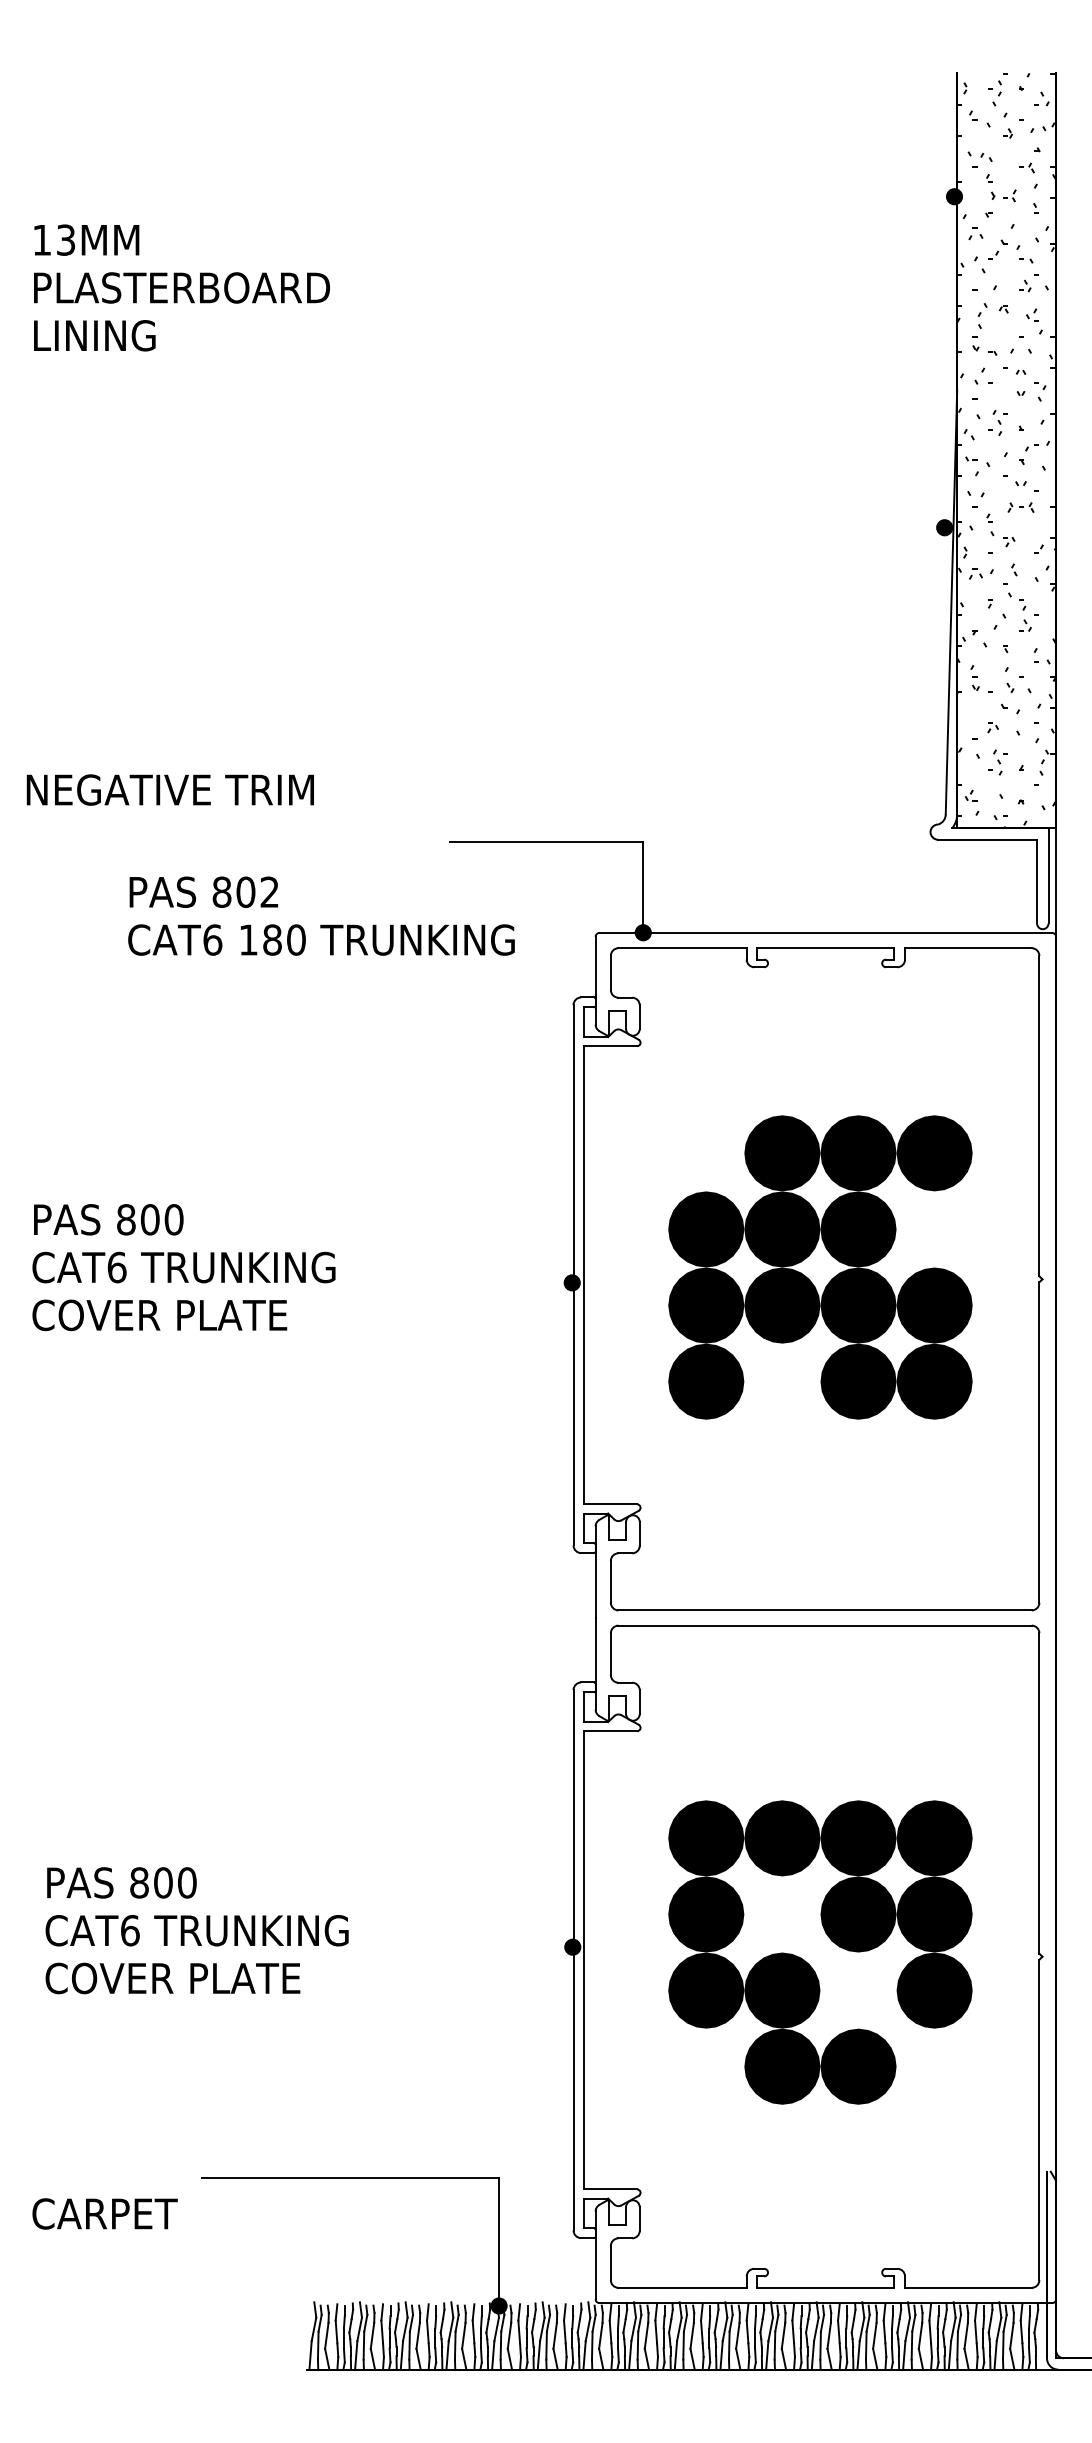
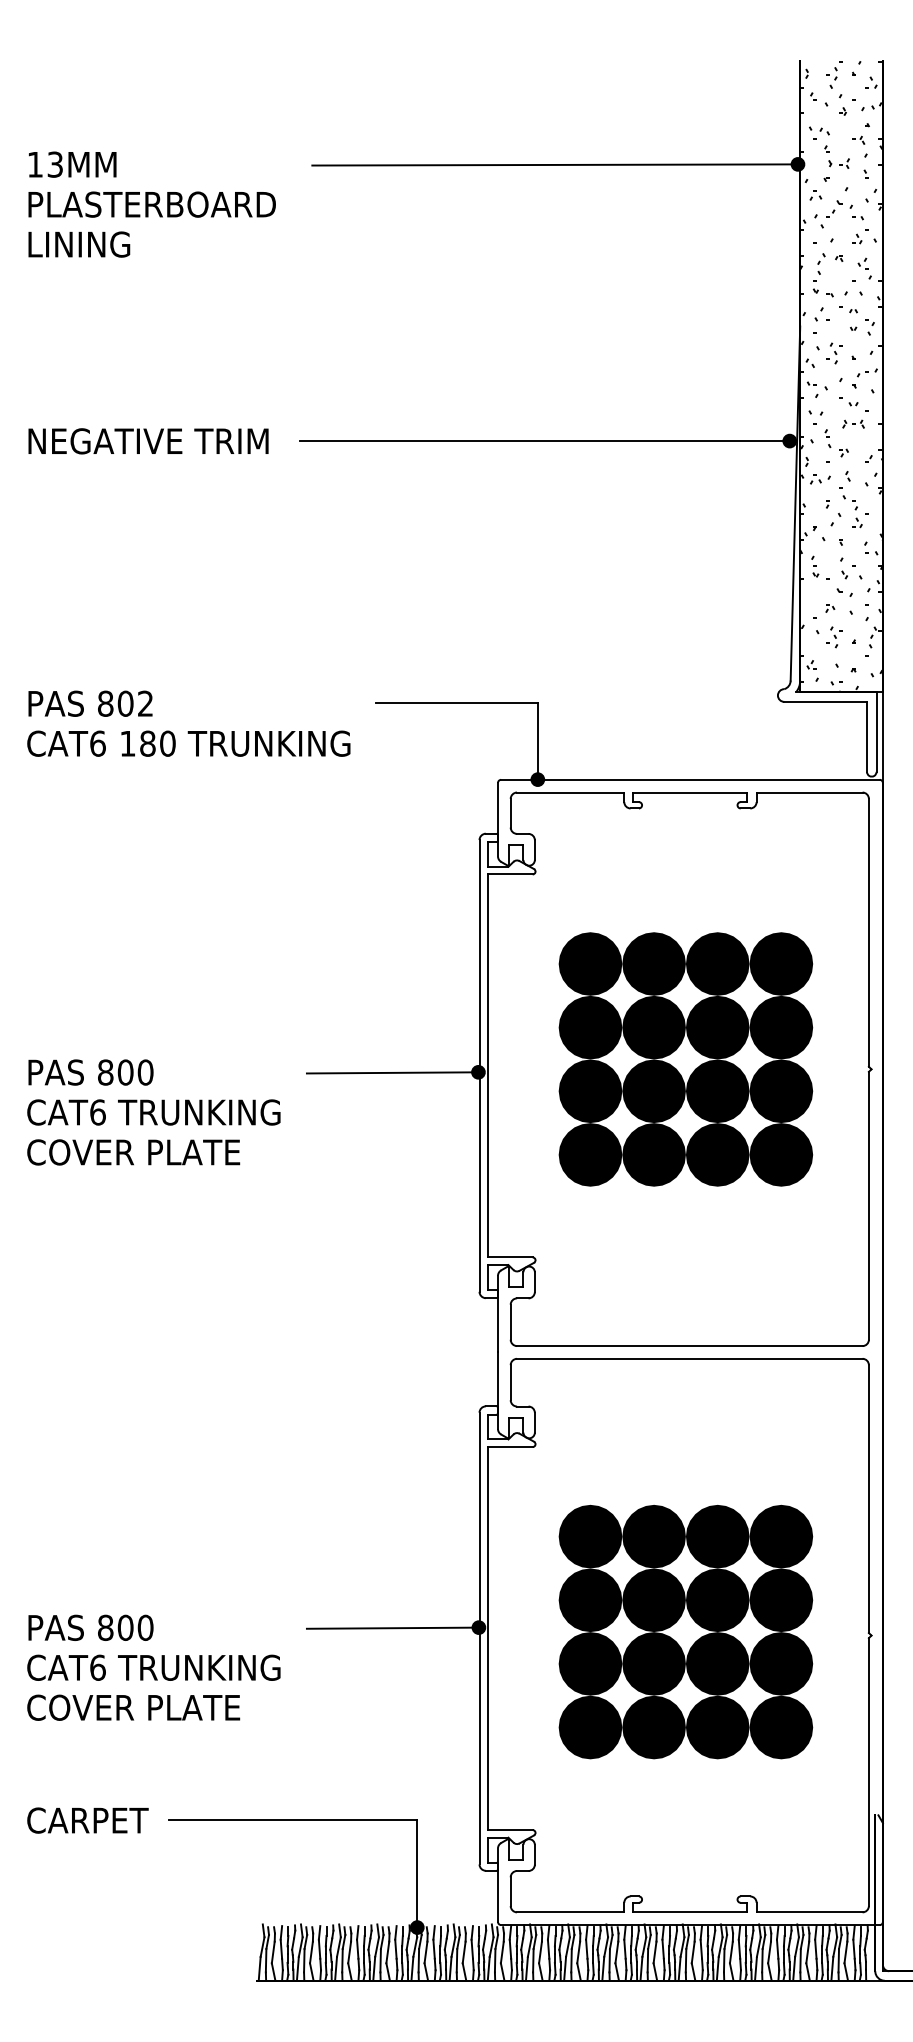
line: (663, 196) -> (554, 164), added
text: (181, 287) -> (151, 204), moved
line: (651, 528) -> (544, 441), added
text: (170, 790) -> (148, 441), moved
text: (321, 915) -> (188, 723), moved
fill: (706, 1152) -> (590, 963), added
fill: (934, 1229) -> (781, 1027), added
text: (183, 1267) -> (153, 1112), moved
line: (469, 1283) -> (392, 1072), added
fill: (781, 1381) -> (653, 1154), added
fill: (781, 1914) -> (653, 1600), added
text: (196, 1930) -> (153, 1667), moved
line: (469, 1947) -> (392, 1627), added
fill: (858, 1990) -> (717, 1663), added
fill: (706, 2066) -> (590, 1727), added
fill: (934, 2066) -> (781, 1727), added
text: (104, 2213) -> (87, 1820), moved

